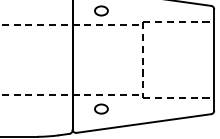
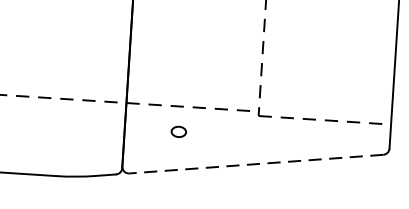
part: (101, 108) -> (178, 130), size x0.6
line: (143, 123) -> (255, 164), solid -> dashed

